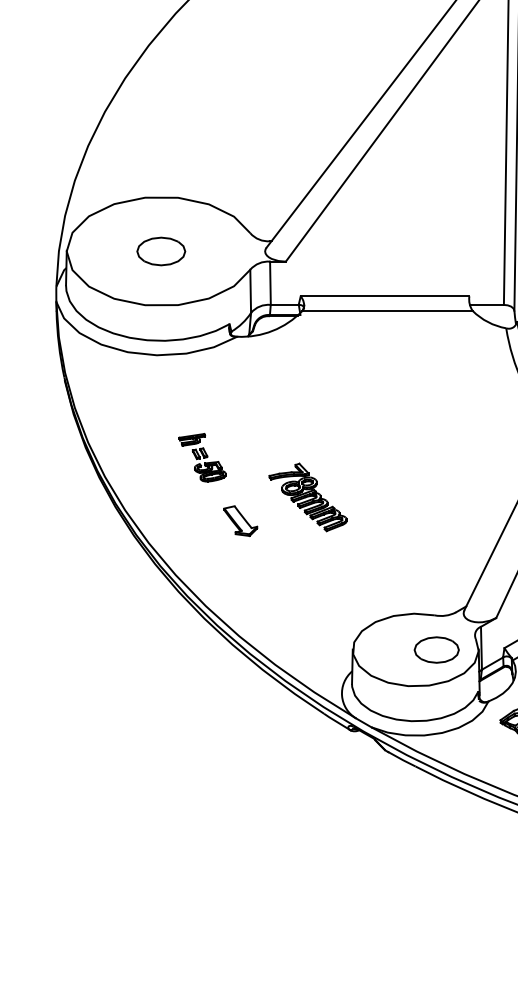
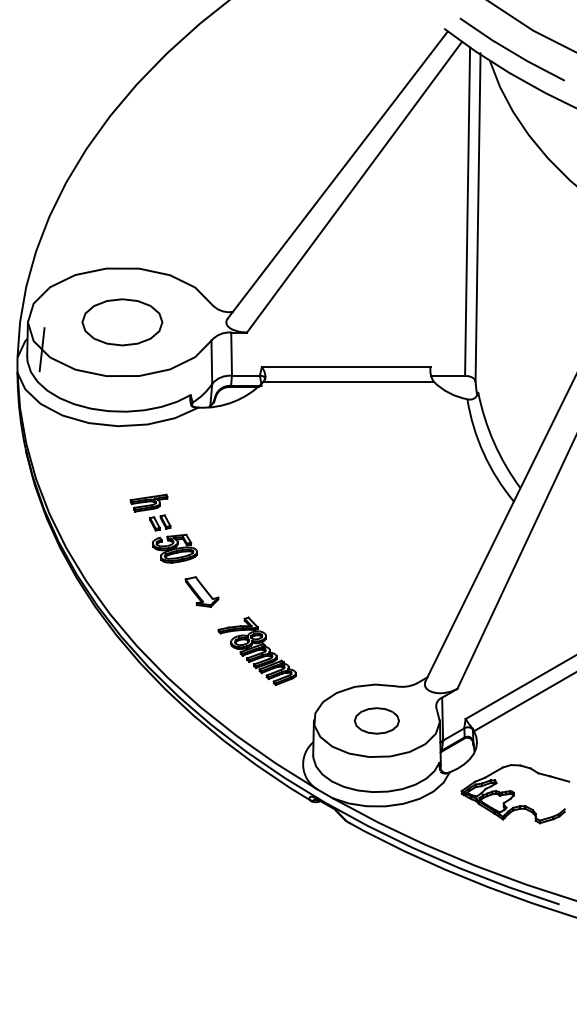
part: (161, 251) -> (122, 322), size x1.67
line: (80, 278) -> (41, 349), added
part: (202, 457) -> (163, 528), size x1.43
part: (307, 497) -> (256, 651), moved
part: (436, 649) -> (376, 720), moved

